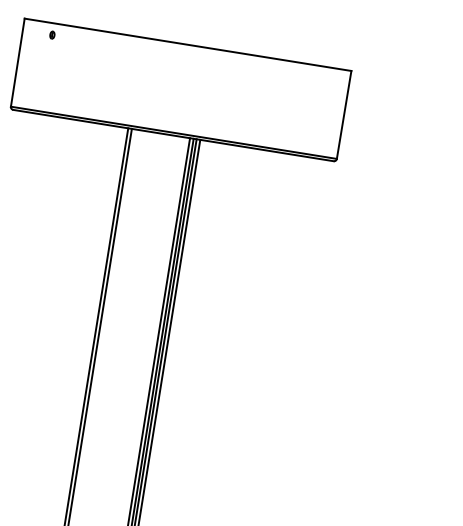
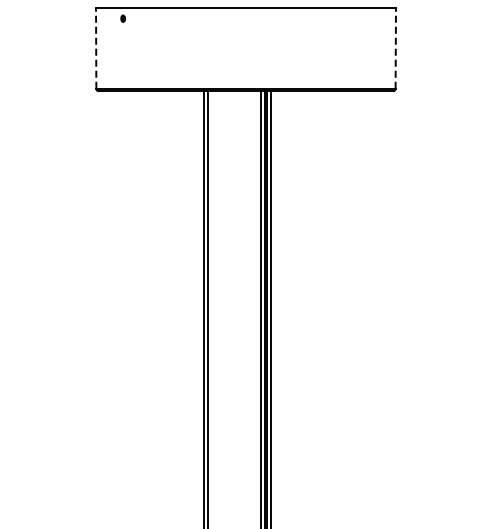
line: (18, 61) -> (96, 47), solid -> dashed
line: (343, 113) -> (395, 47), solid -> dashed

